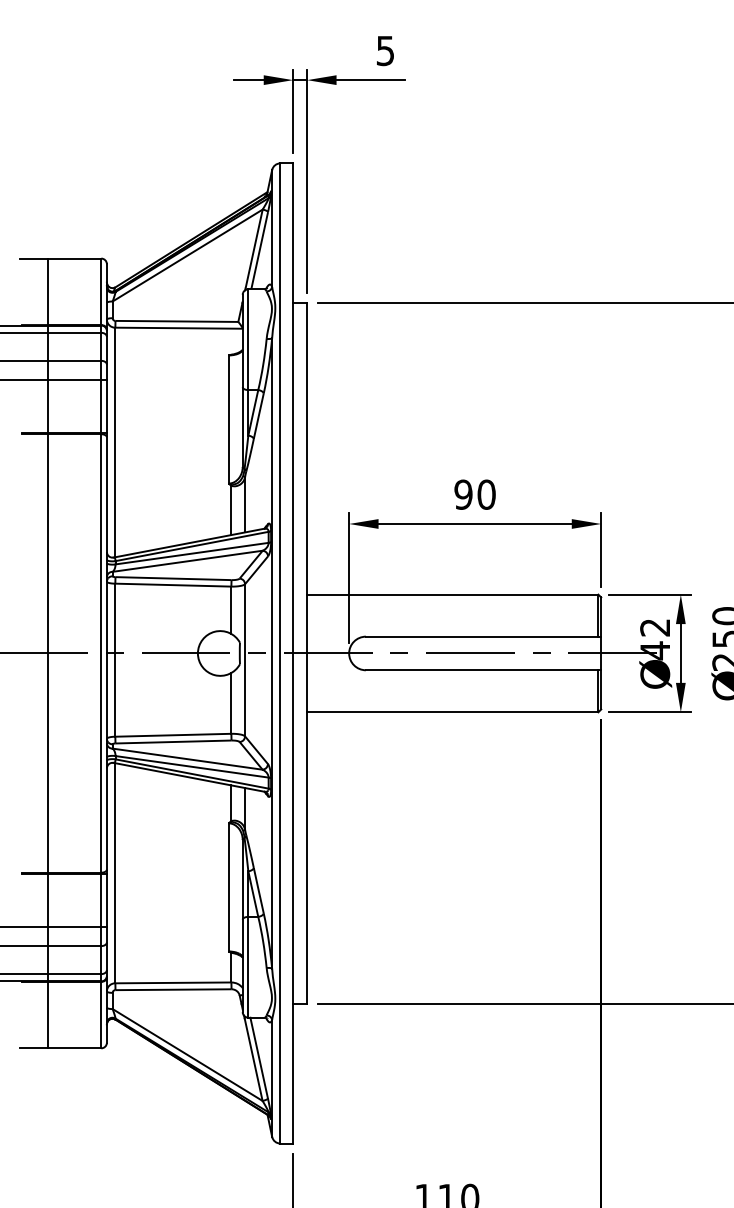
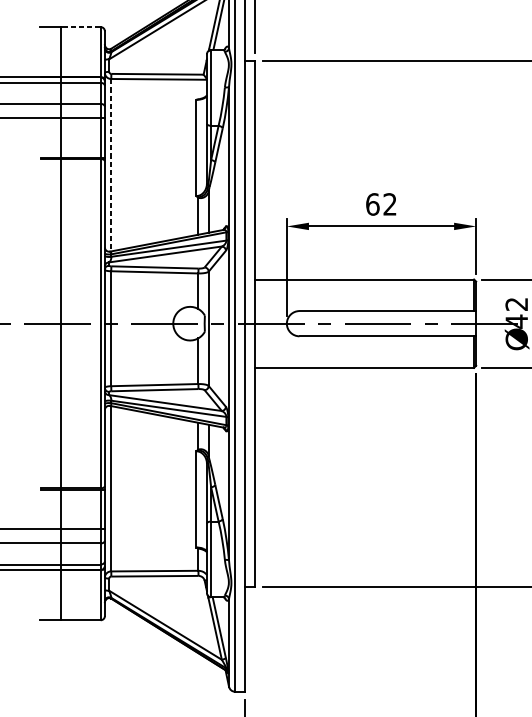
line: (74, 258) -> (80, 27), solid -> dashed
line: (115, 442) -> (111, 165), solid -> dashed
text: (474, 494) -> (381, 204), 90 -> 62

